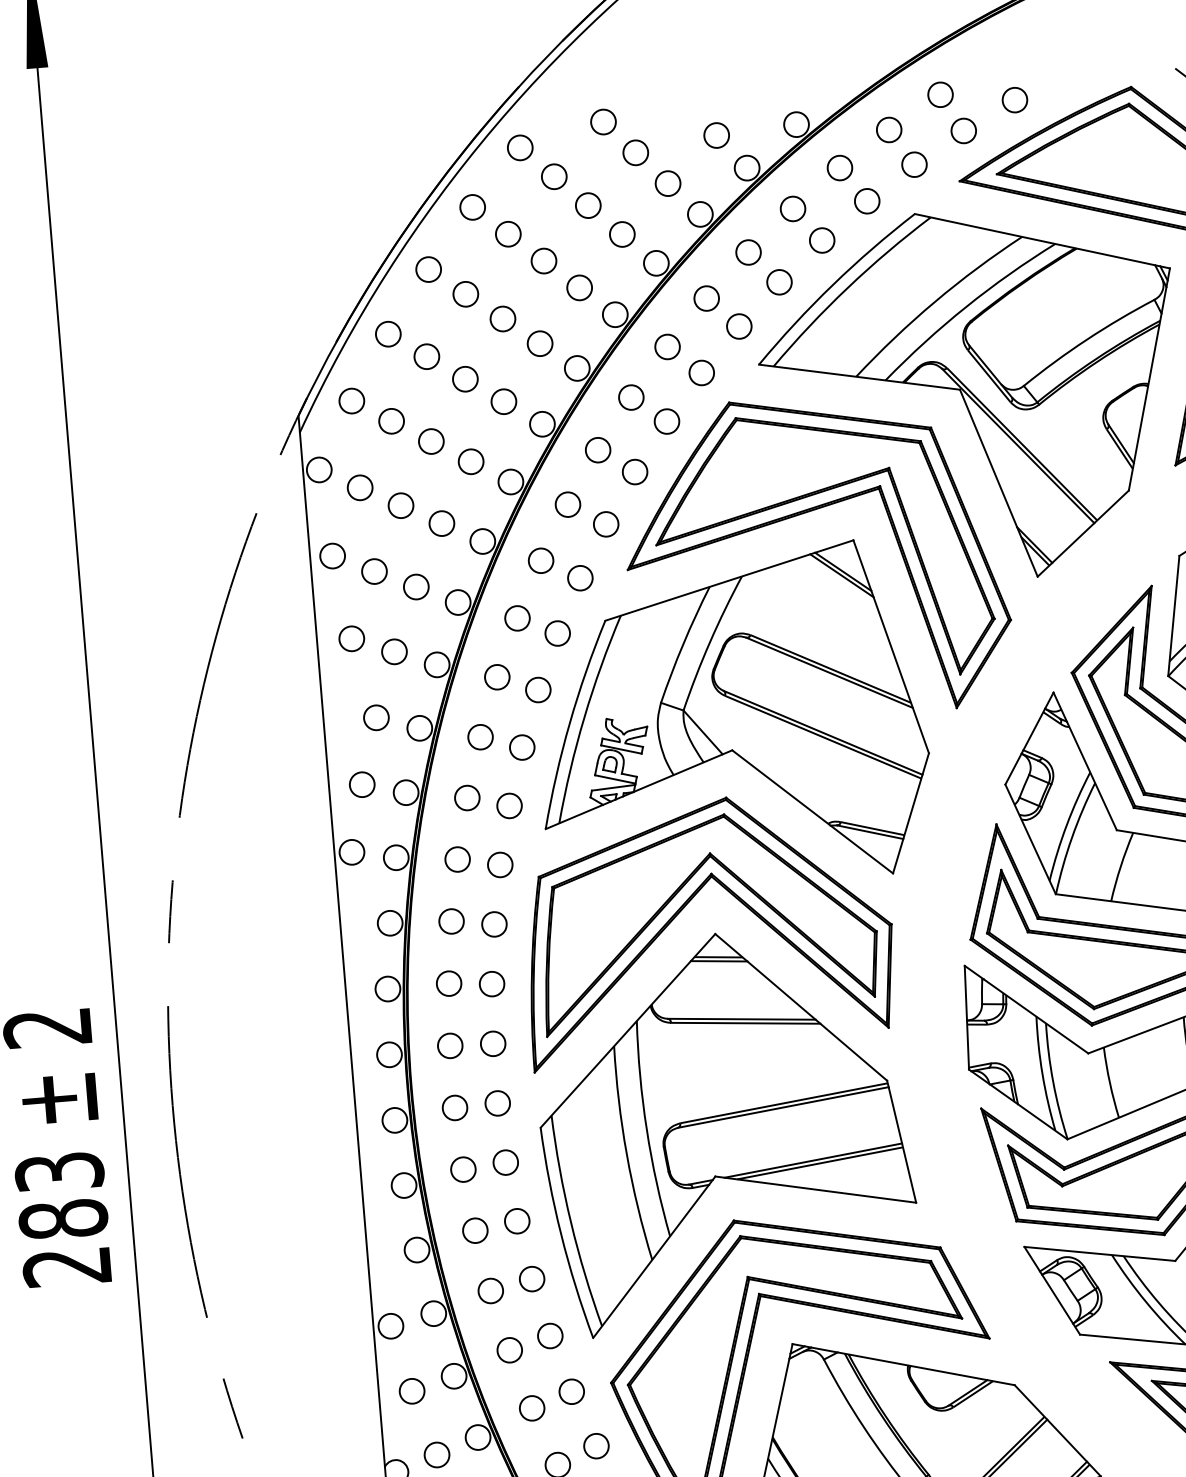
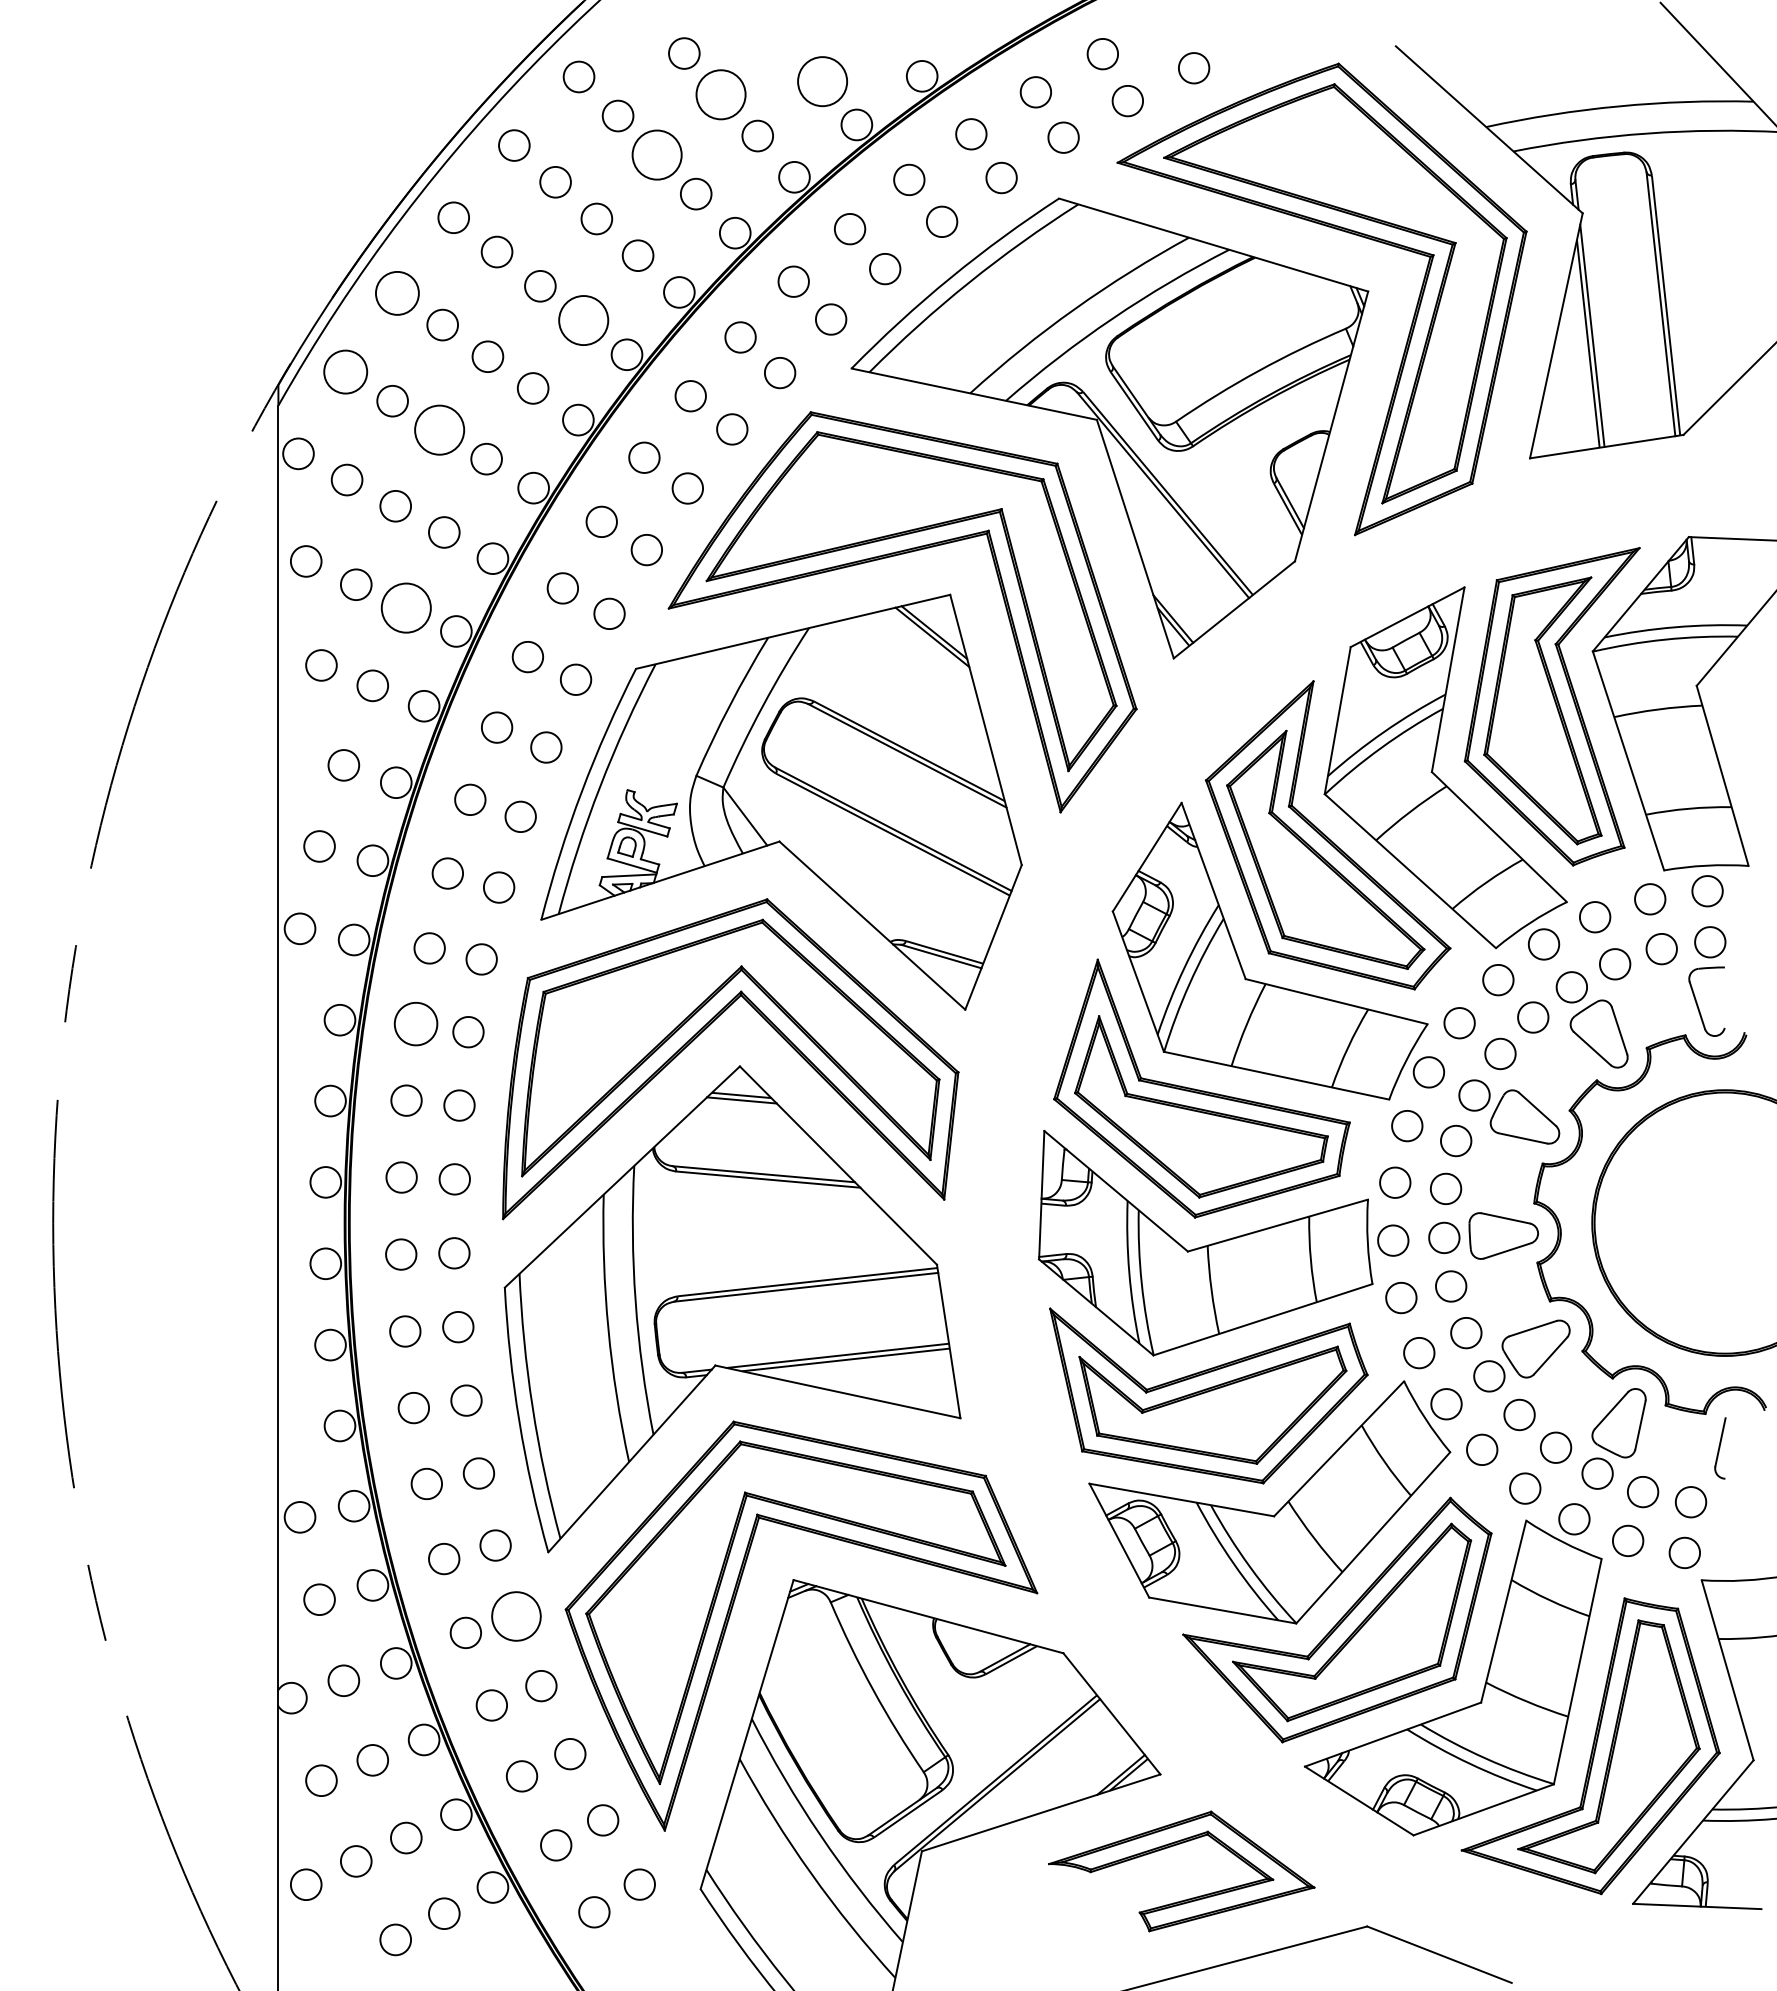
circle: (716, 135) -> (822, 81), size x1.6
circle: (635, 152) -> (720, 94), size x1.6
circle: (587, 205) -> (656, 154), size x1.6
circle: (388, 334) -> (397, 293), size x1.4
circle: (539, 343) -> (583, 320), size x1.6
circle: (351, 401) -> (345, 372), size x1.4
circle: (431, 441) -> (439, 429), size x1.6
circle: (416, 586) -> (406, 607), size x1.6
part: (451, 921) -> (415, 1024), size x1.4
part: (571, 1391) -> (516, 1616), size x1.6

